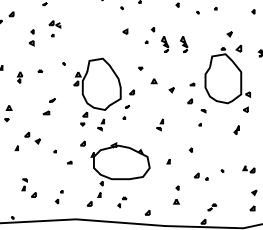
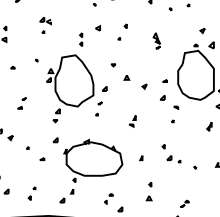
part: (54, 28) -> (45, 25), moved
part: (108, 43) -> (81, 40), added
part: (165, 44) -> (138, 41), removed
part: (49, 106) -> (22, 103), size x0.71
part: (100, 124) -> (73, 121), removed
part: (201, 176) -> (174, 159), moved
part: (122, 202) -> (109, 199), moved

